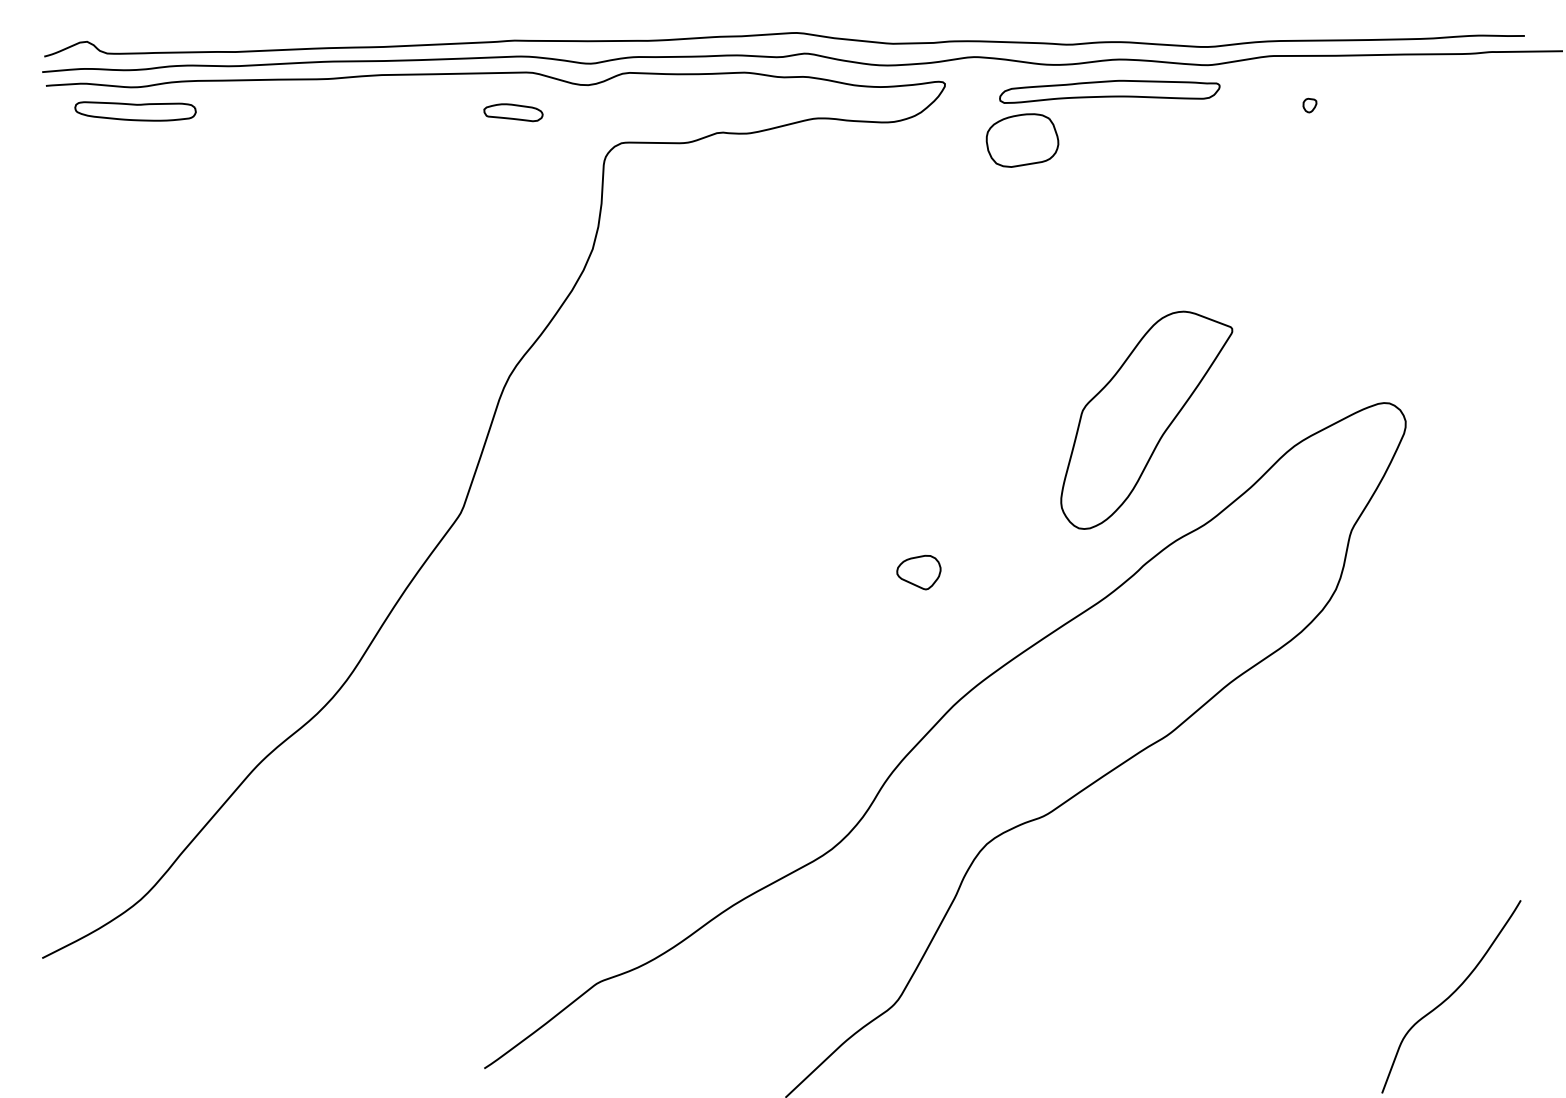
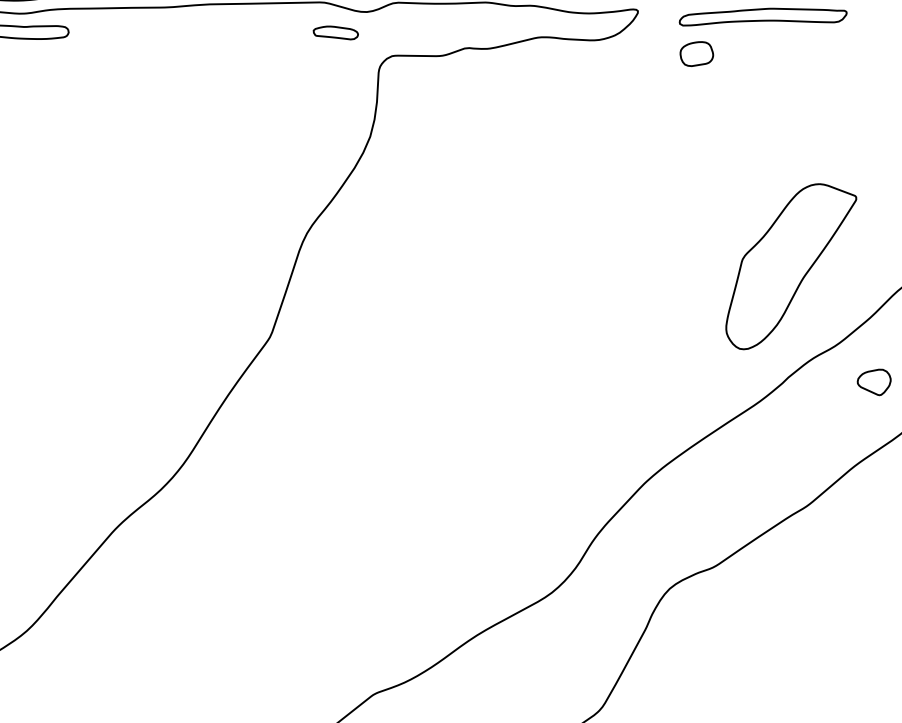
part: (513, 112) -> (335, 32), moved
part: (1022, 140) -> (696, 54), size x0.6
part: (918, 572) -> (873, 382), moved

